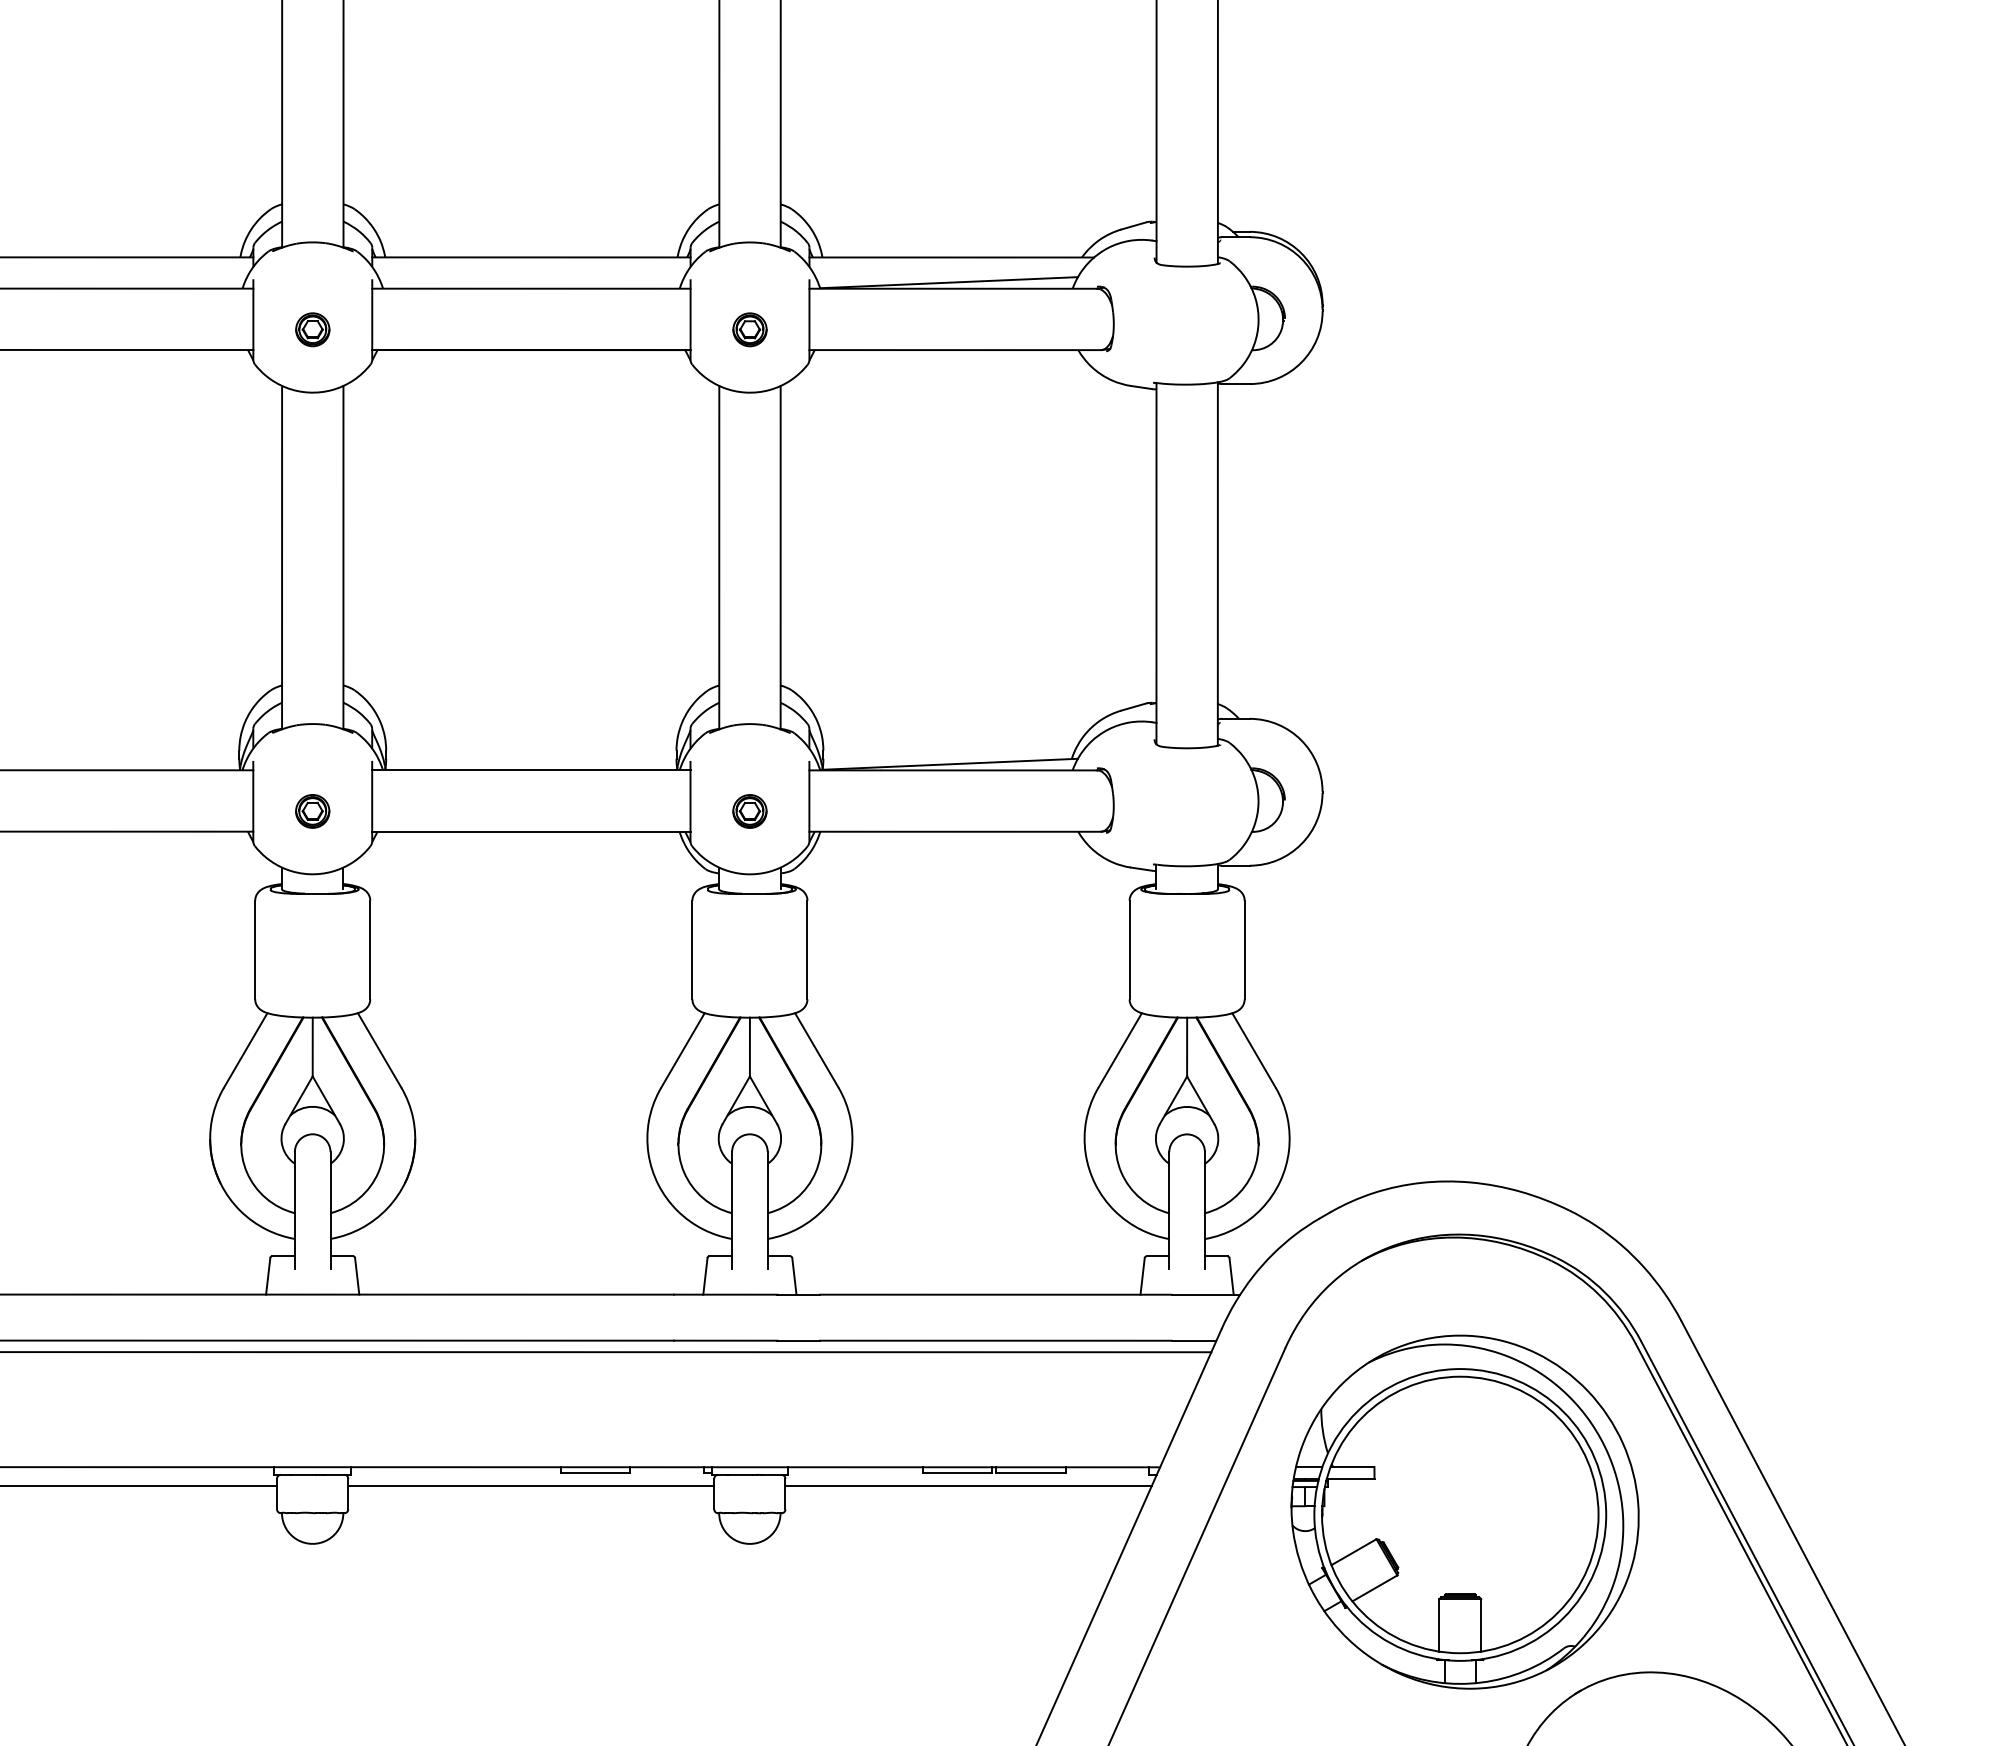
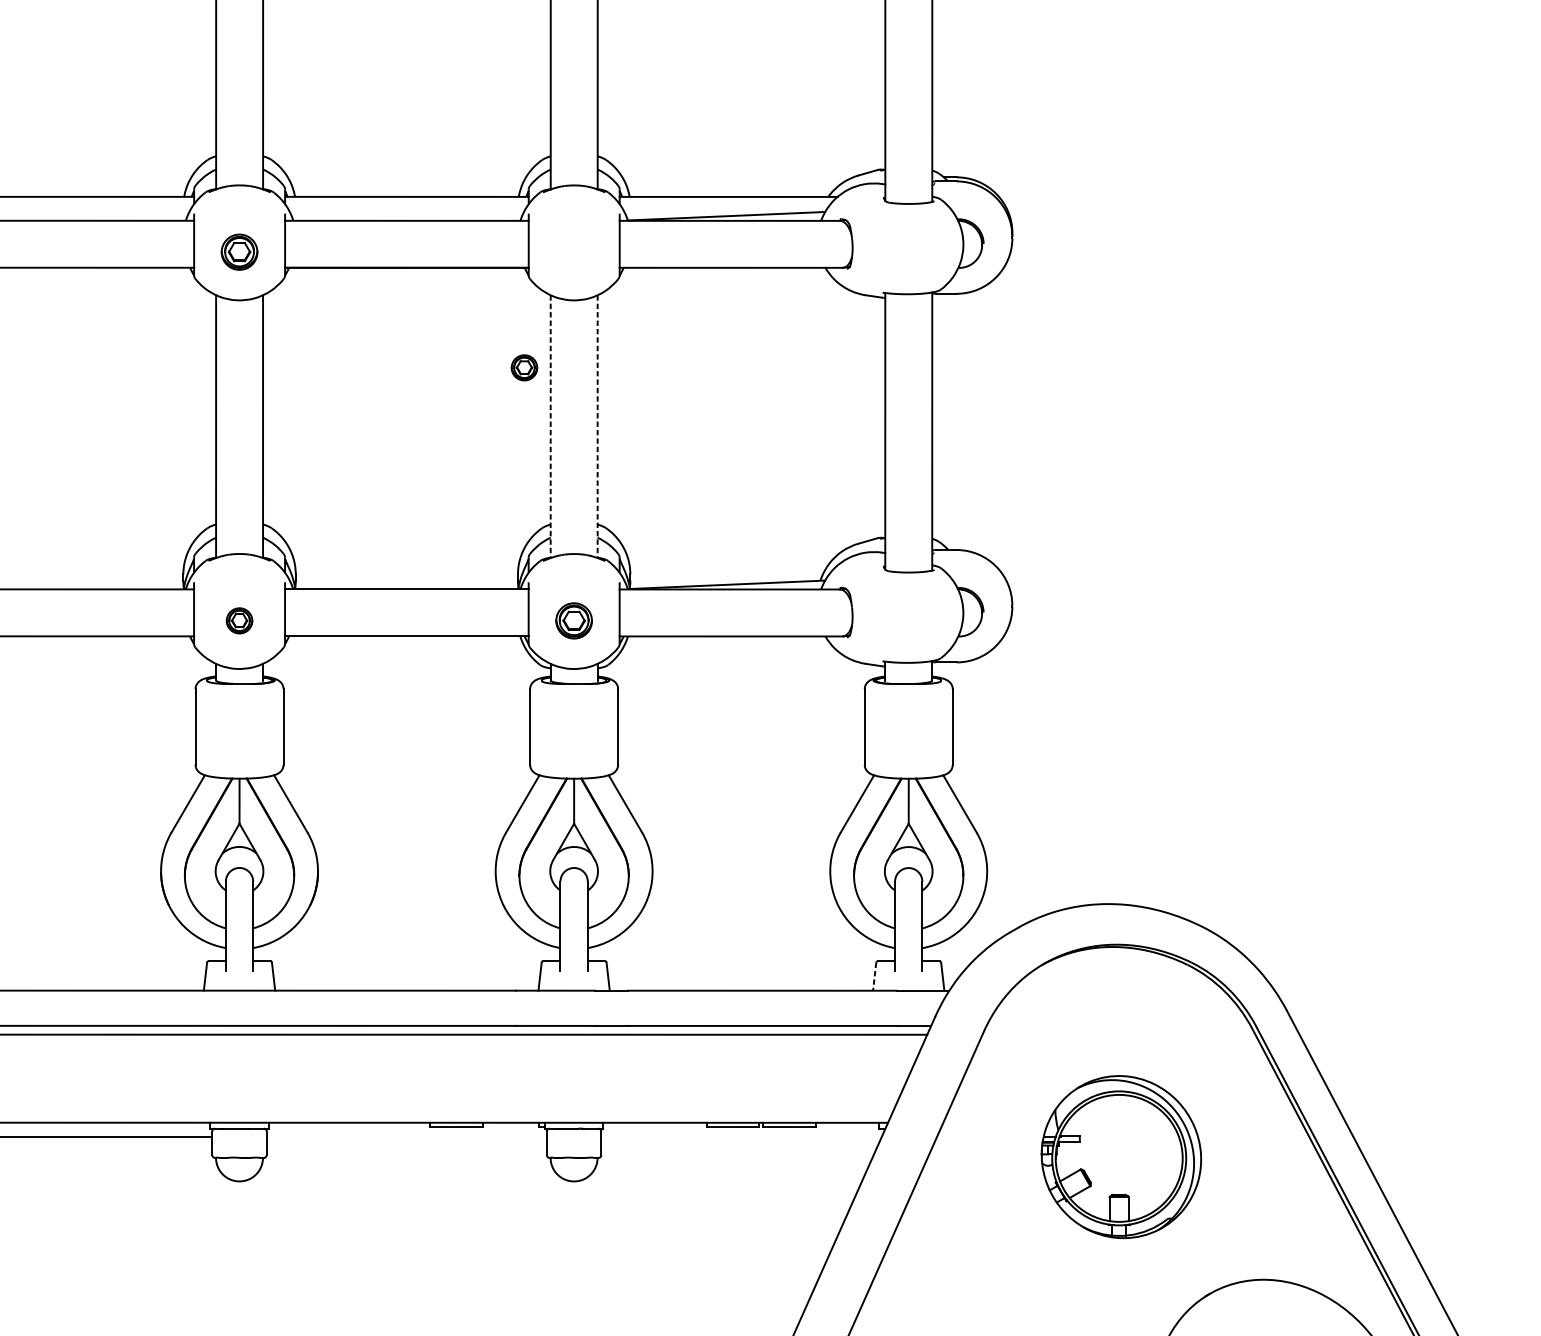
part: (312, 329) -> (239, 252), size x1.4
part: (749, 329) -> (524, 367), moved
line: (719, 557) -> (550, 426), solid -> dashed
line: (780, 557) -> (597, 426), solid -> dashed
part: (749, 811) -> (573, 620), size x1.4
line: (1142, 1276) -> (874, 976), solid -> dashed
line: (531, 1486) -> (406, 1137), removed
line: (968, 1486) -> (741, 1137), removed
part: (1464, 1511) -> (1121, 1156), size x0.6

